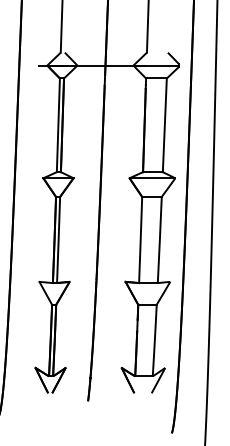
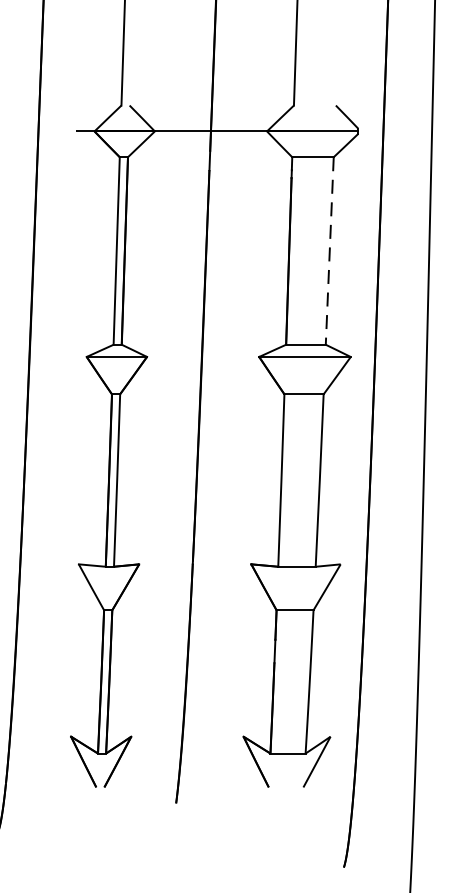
line: (164, 125) -> (329, 251), solid -> dashed

